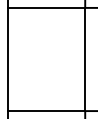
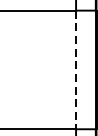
line: (85, 59) -> (76, 69), solid -> dashed

